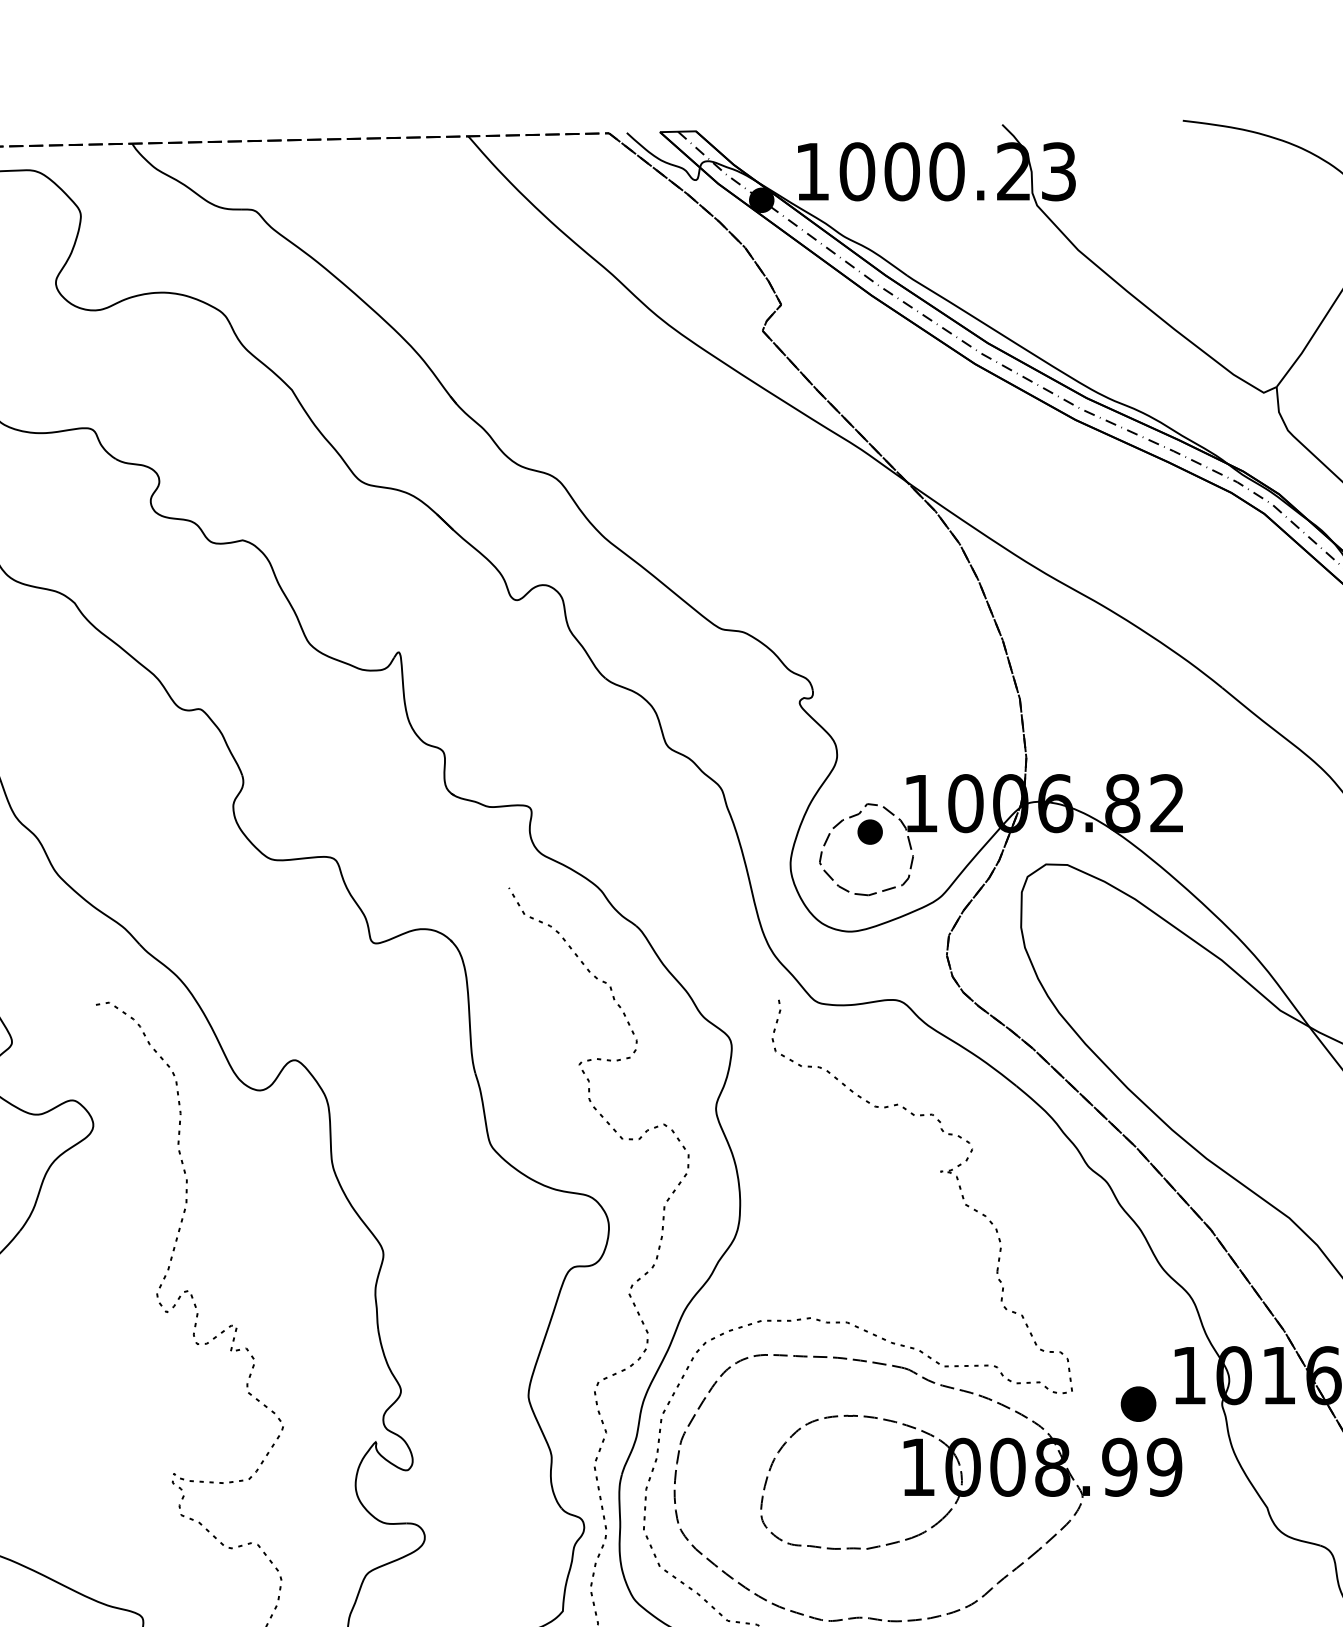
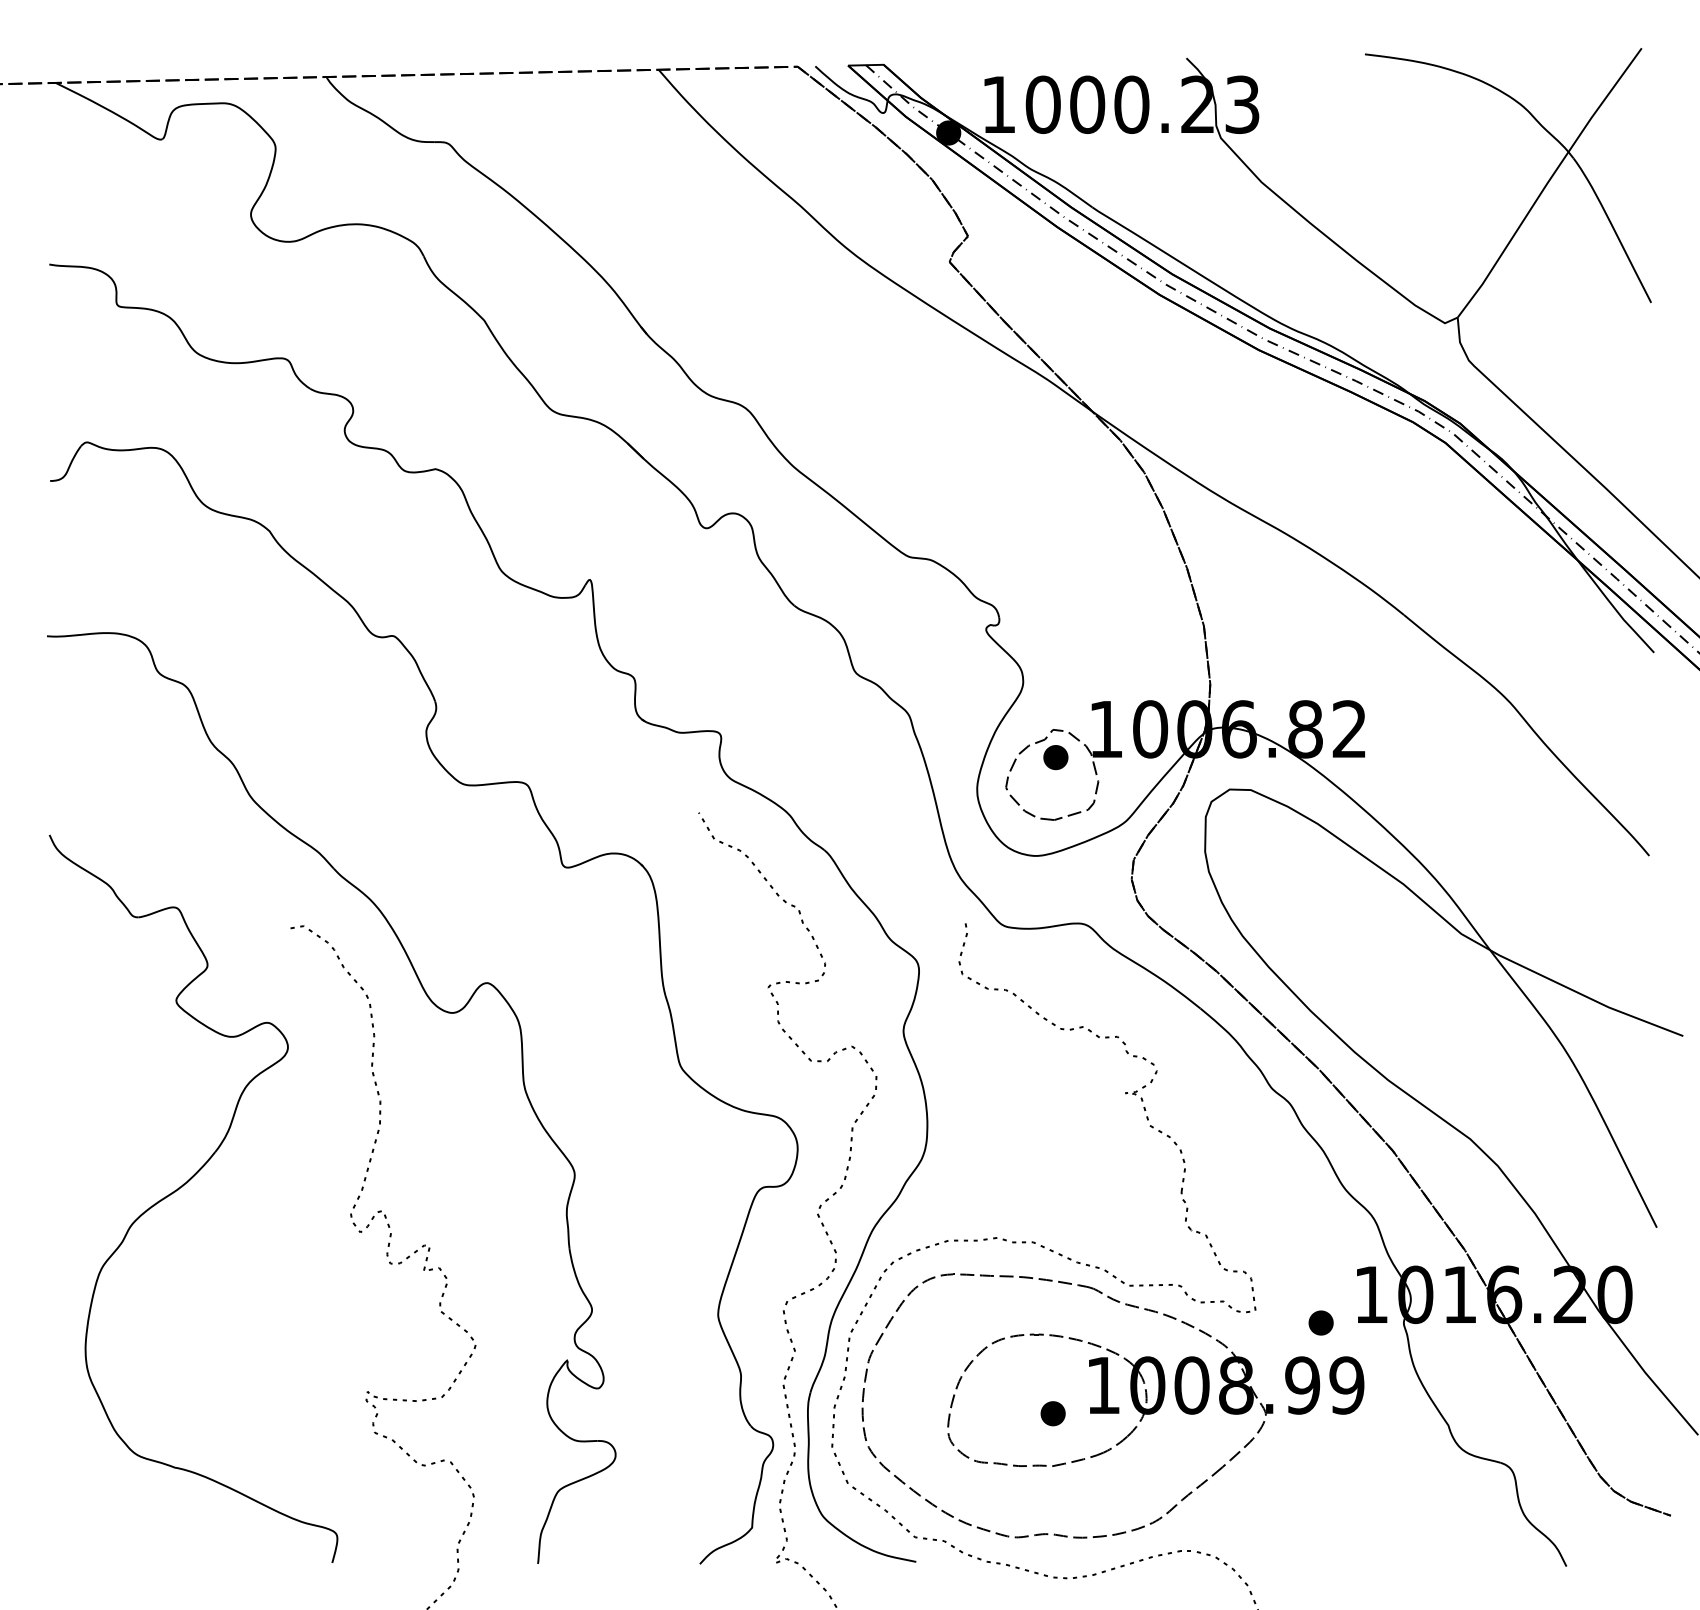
part: (1137, 1403) -> (1320, 1322), size x0.71
part: (866, 1495) -> (1052, 1413), added

